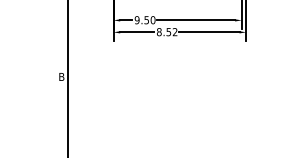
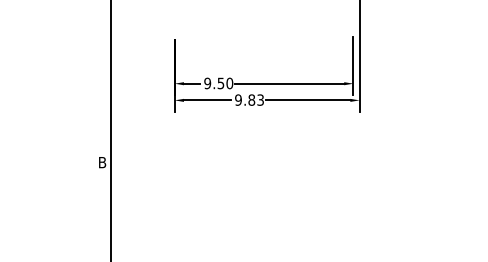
text: (167, 31) -> (249, 99), 8.52 -> 9.83

